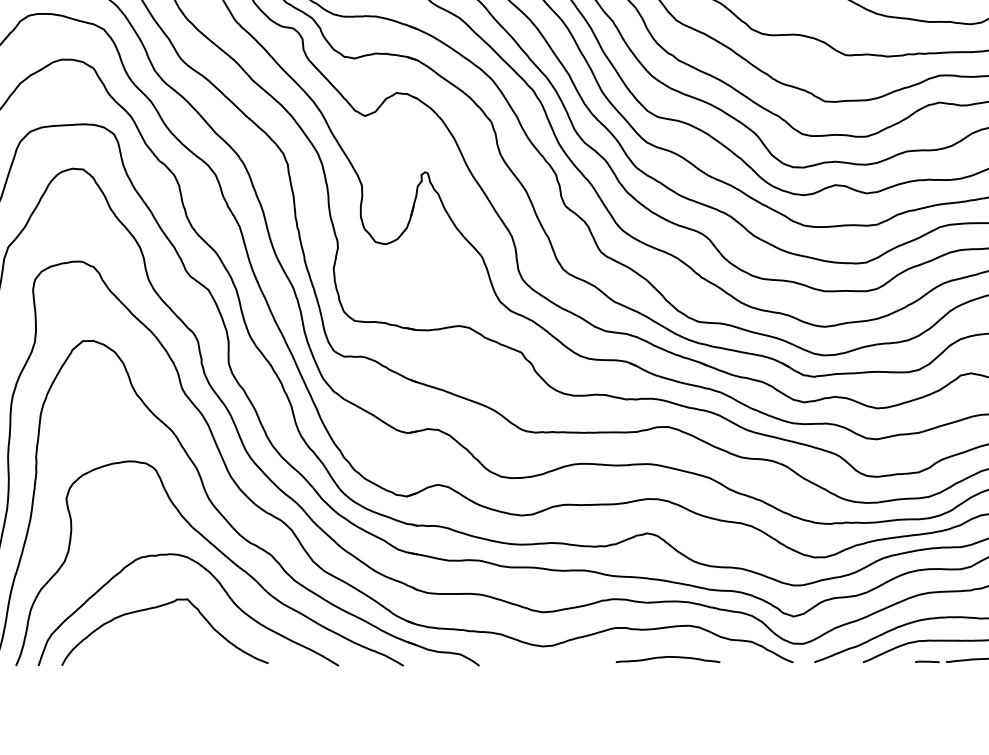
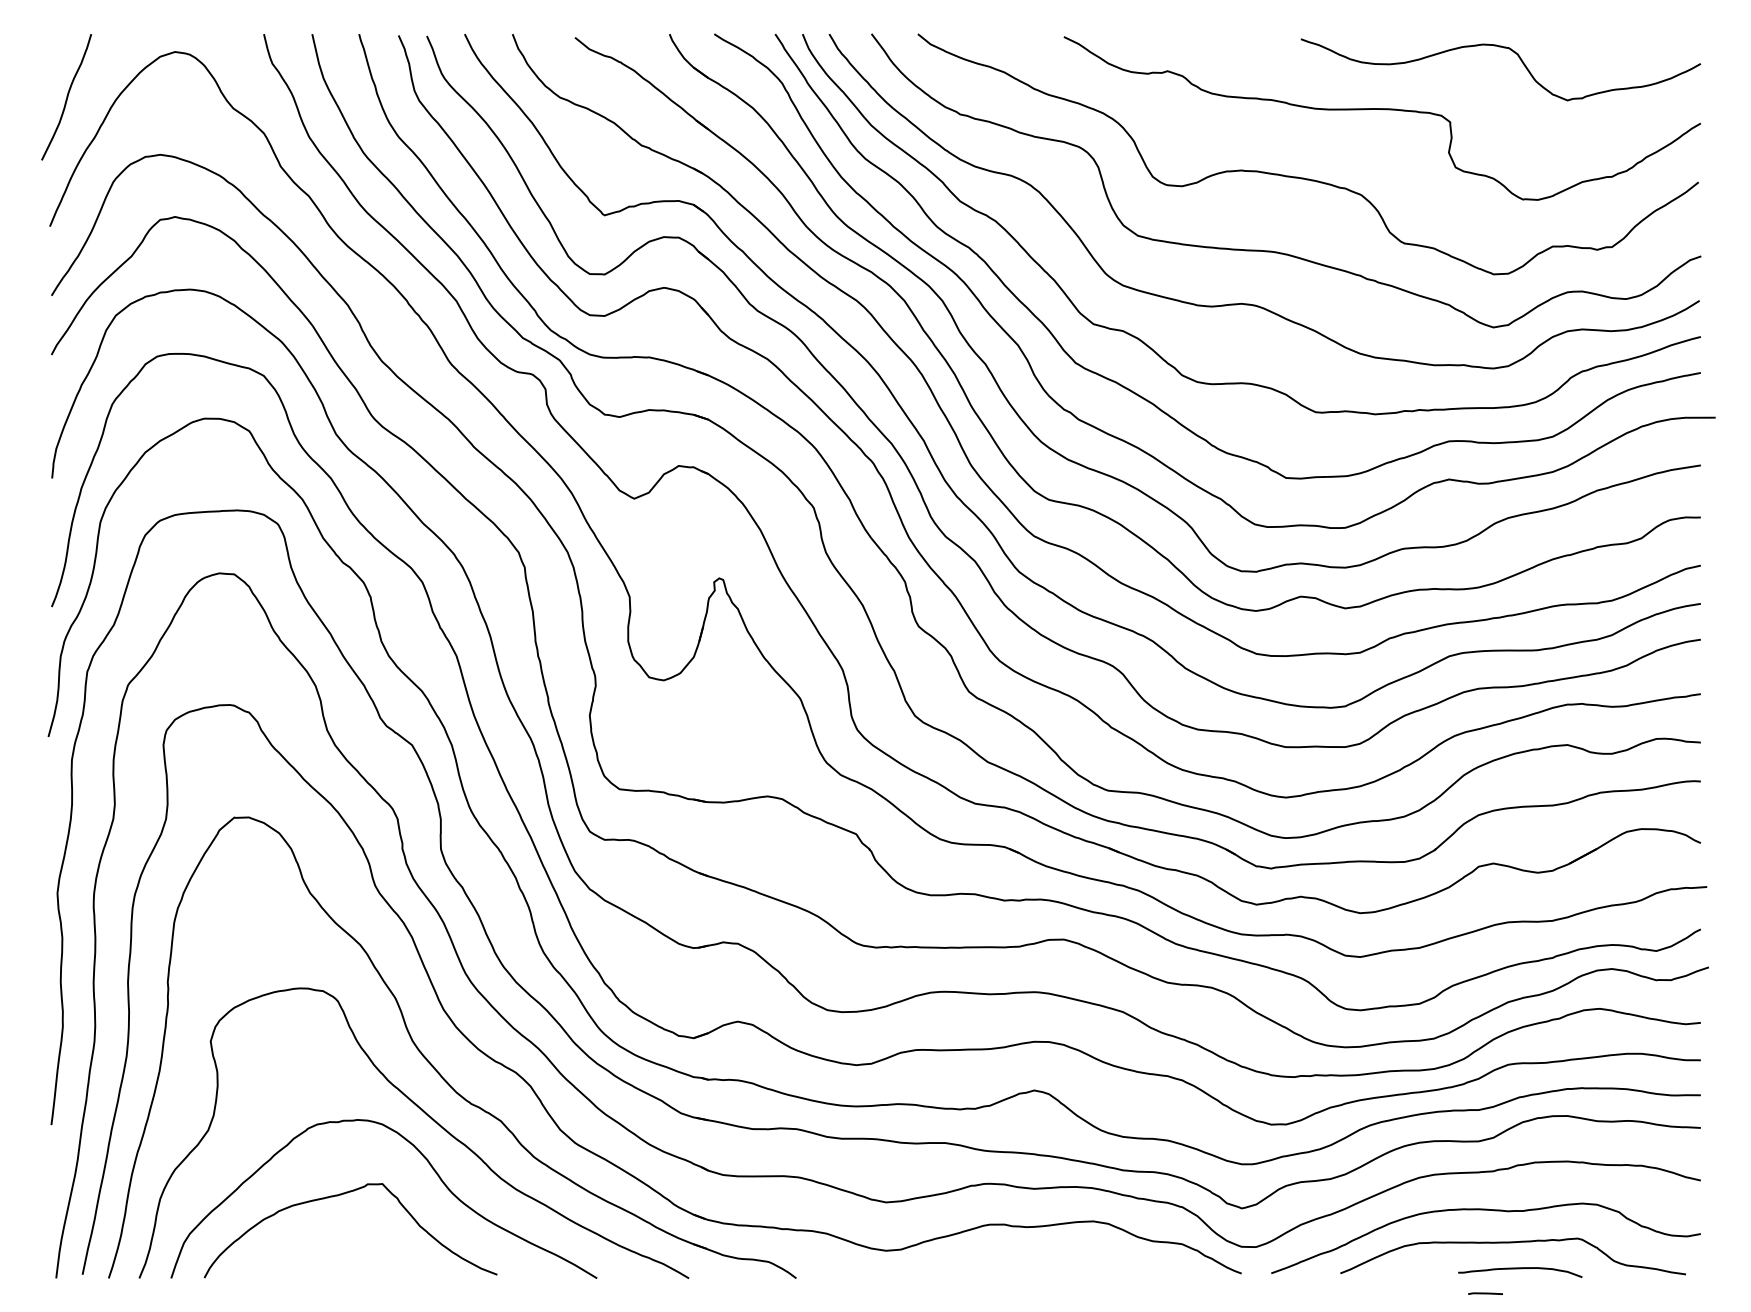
curve: (667, 657) -> (1063, 1266), removed
line: (927, 661) -> (1485, 1293), moved

